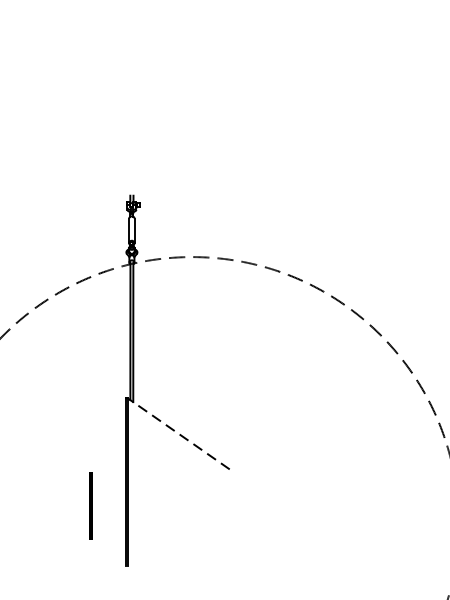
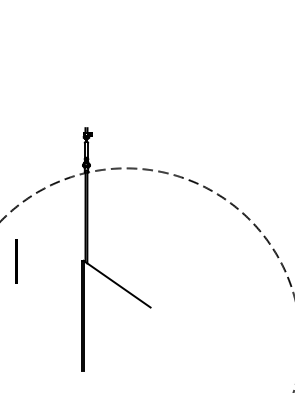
line: (179, 434) -> (117, 284), dashed -> solid
line: (90, 505) -> (16, 261), moved

